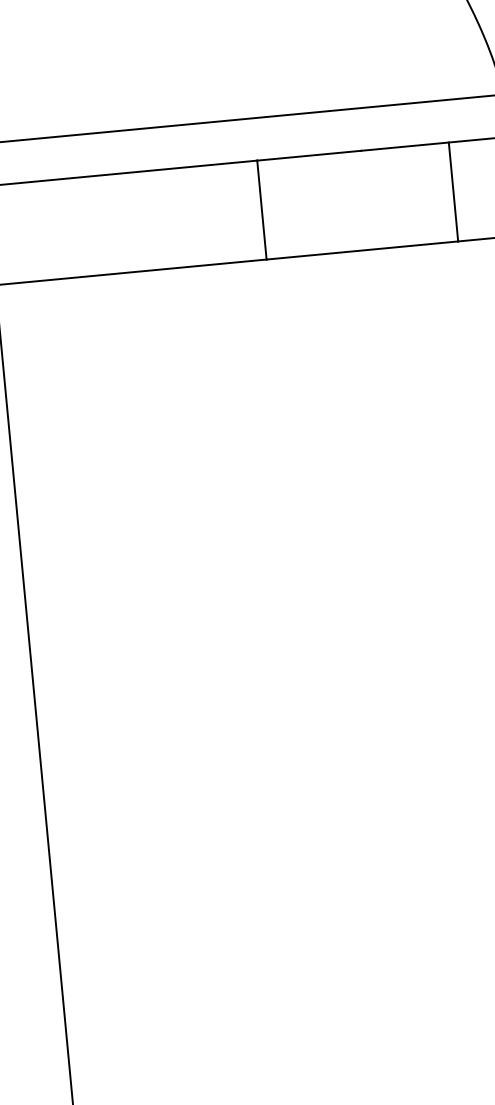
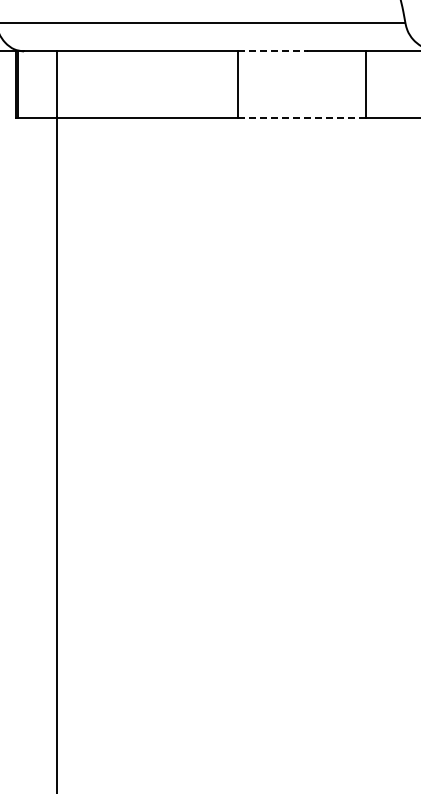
line: (308, 155) -> (272, 51), solid -> dashed
line: (362, 250) -> (302, 117), solid -> dashed

